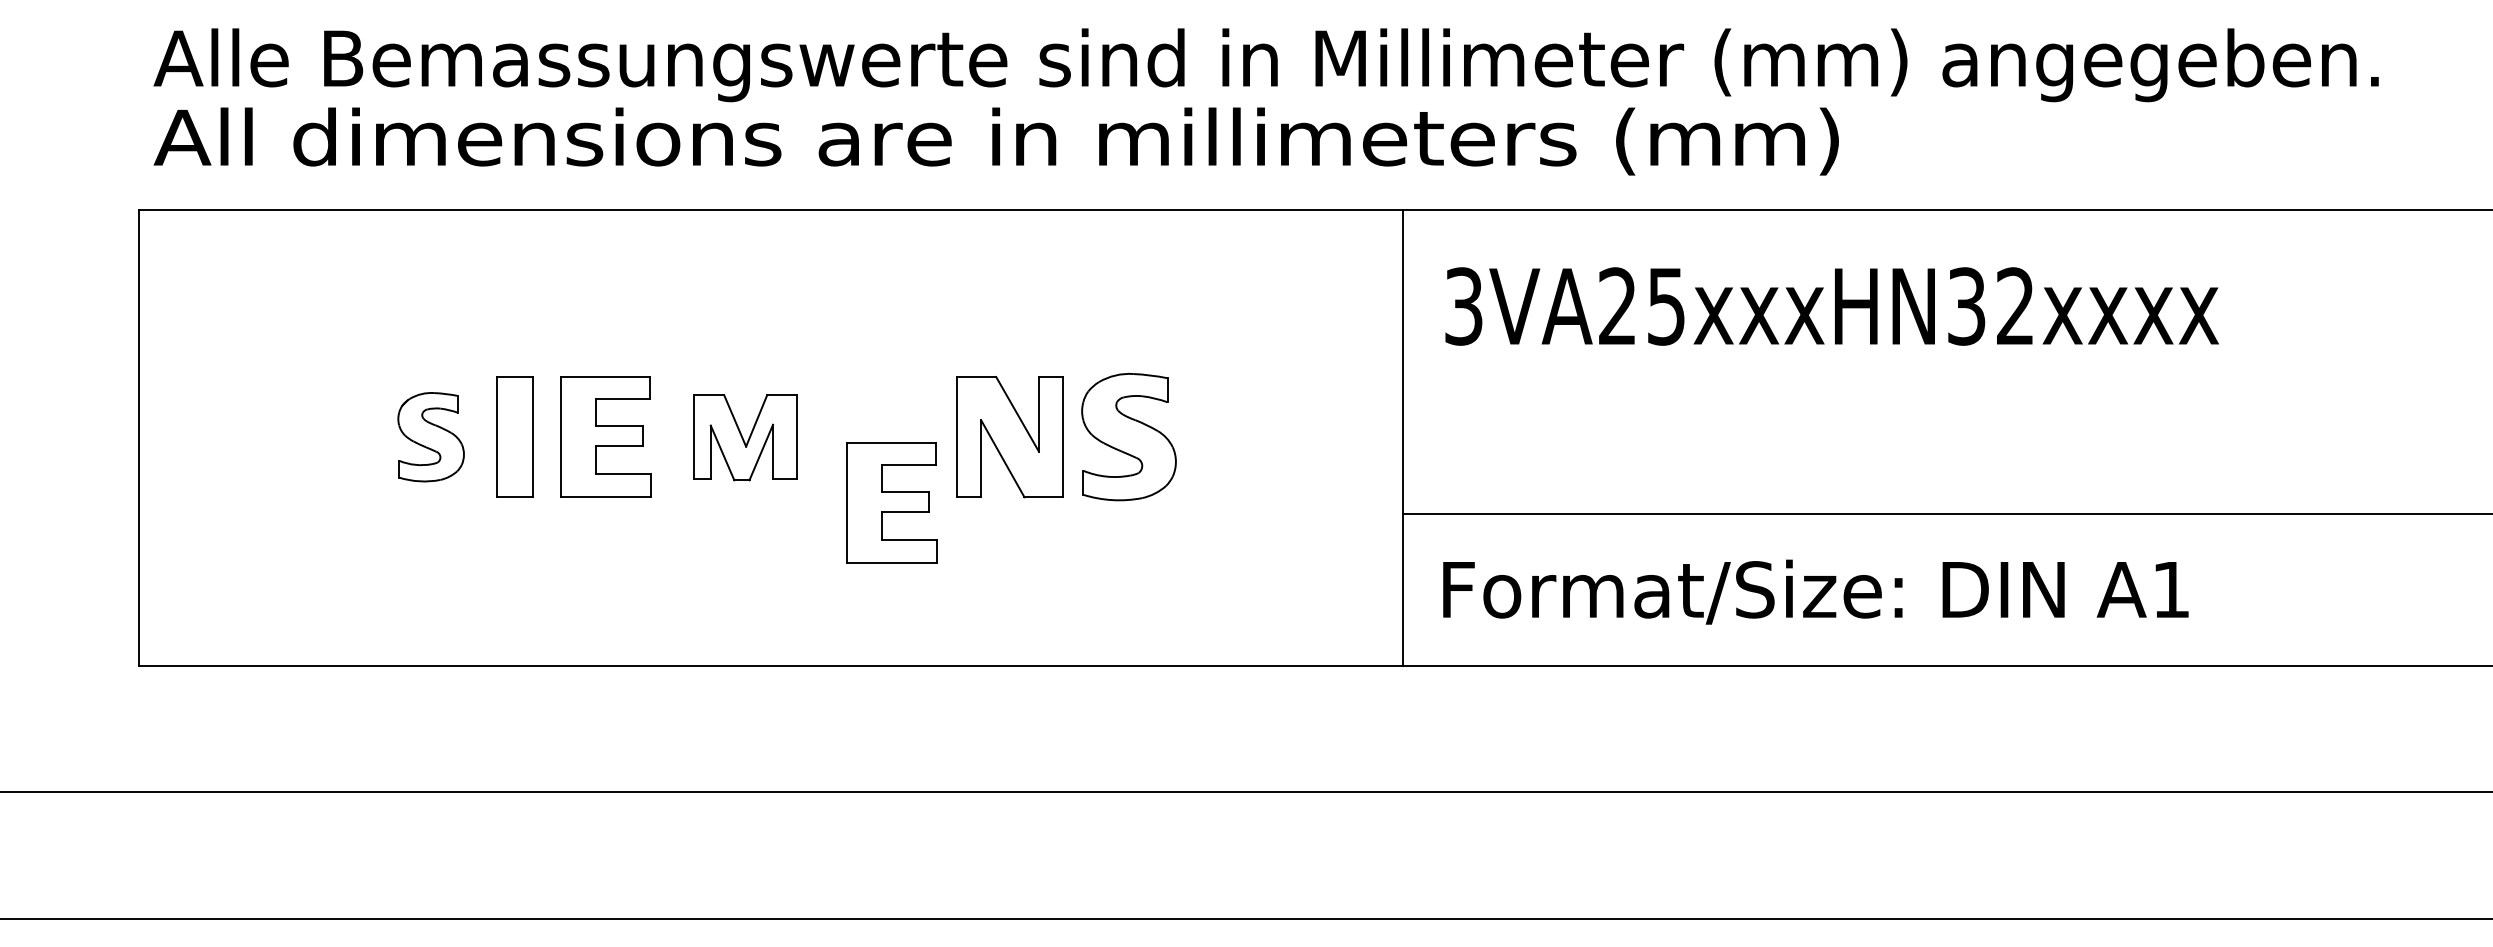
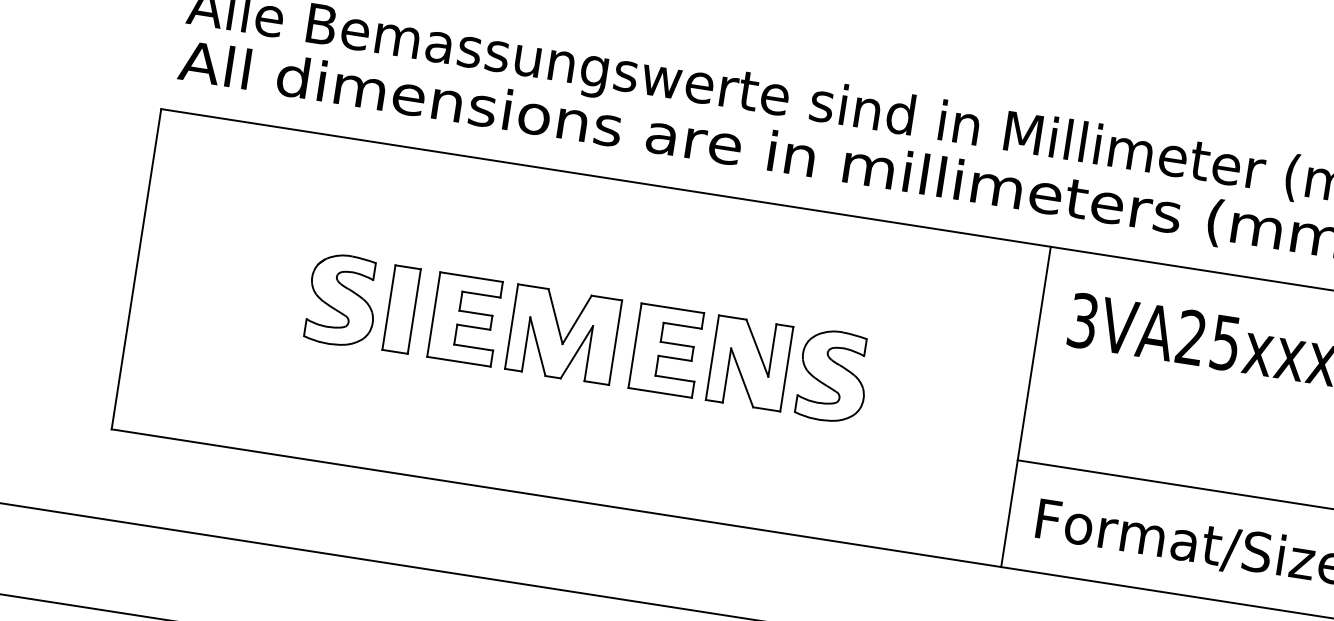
part: (430, 437) -> (341, 300), size x1.43
part: (745, 437) -> (563, 334), size x1.43
part: (891, 502) -> (666, 350), moved

